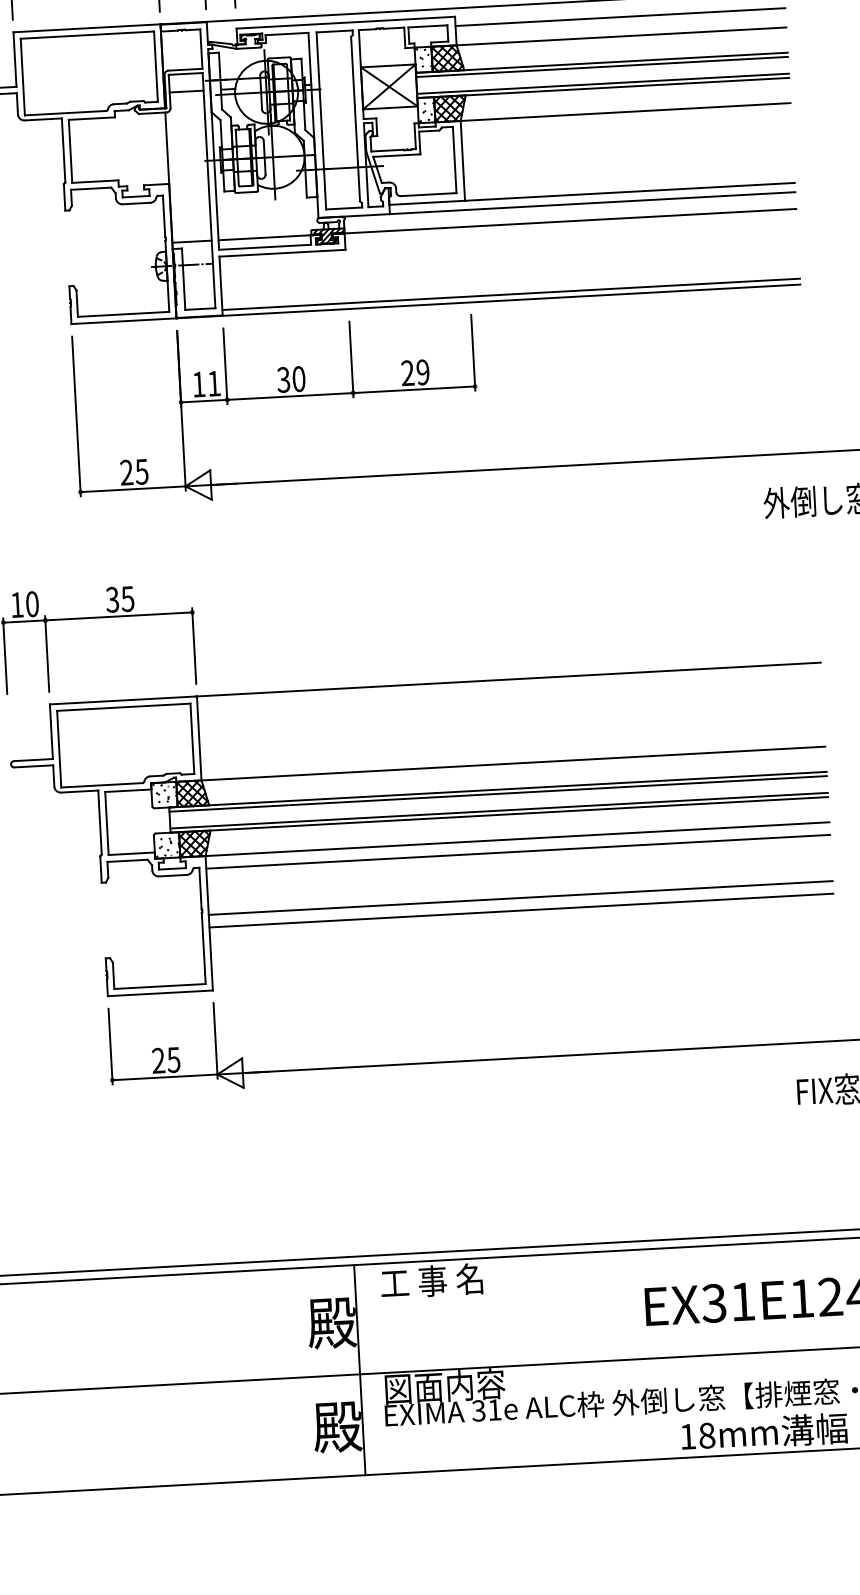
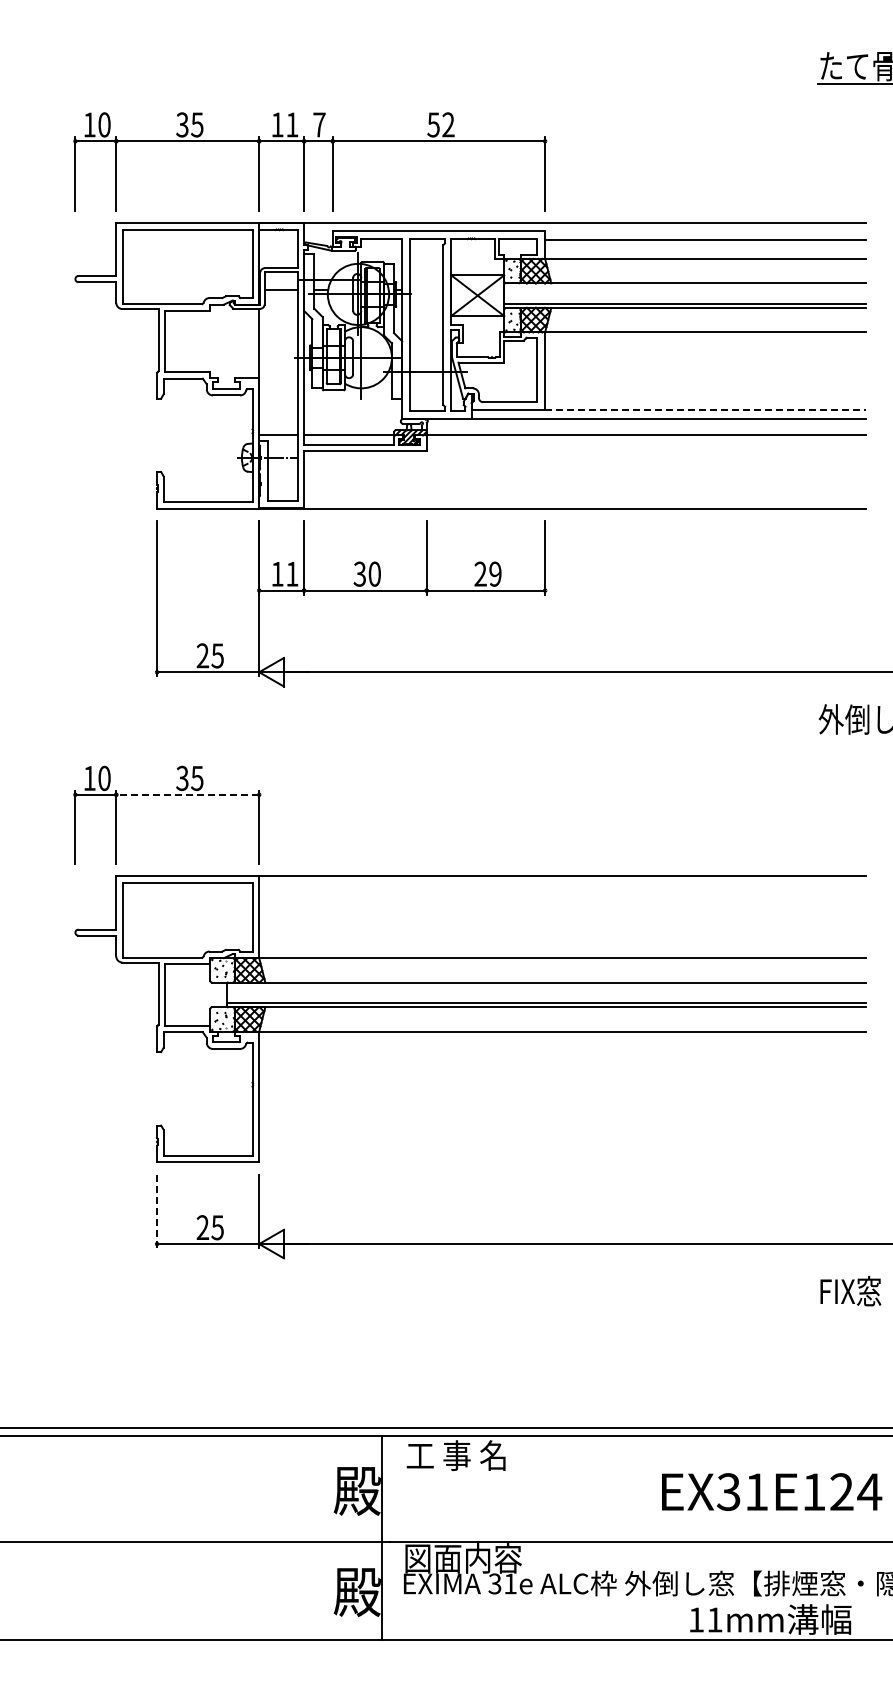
line: (601, 66) -> (684, 287), removed
line: (629, 192) -> (705, 410), solid -> dashed
line: (510, 294) -> (584, 503), removed
line: (118, 616) -> (187, 794), solid -> dashed
line: (497, 793) -> (545, 986), removed
line: (518, 851) -> (562, 1043), removed
line: (520, 897) -> (562, 1088), removed
line: (521, 910) -> (562, 1101), removed
line: (110, 1046) -> (157, 1211), solid -> dashed
text: (706, 1435) -> (714, 1619), 18mm -> 11mm

